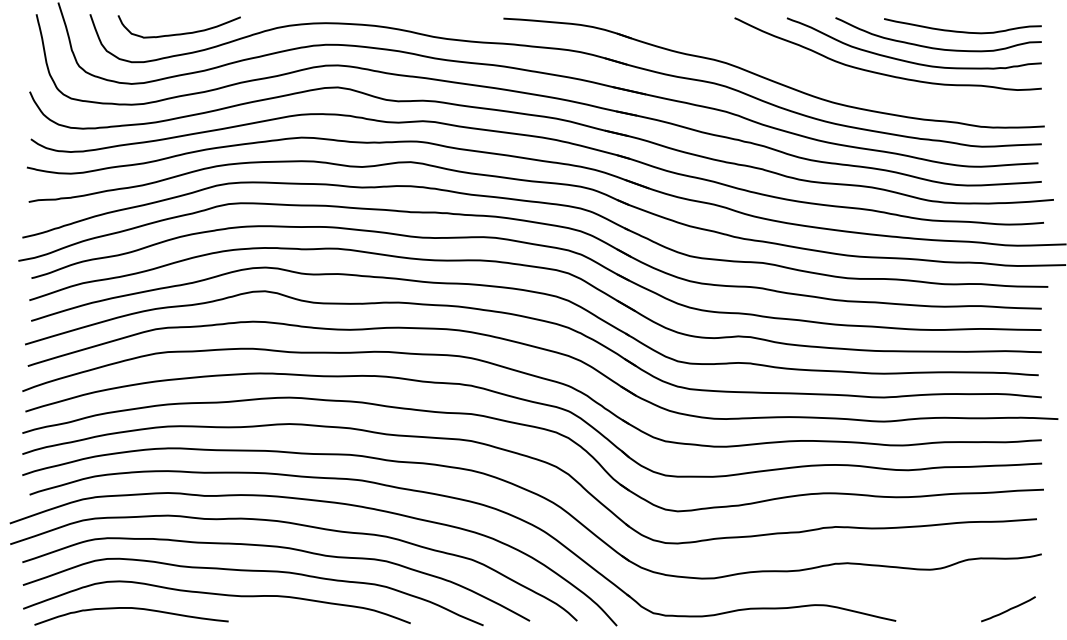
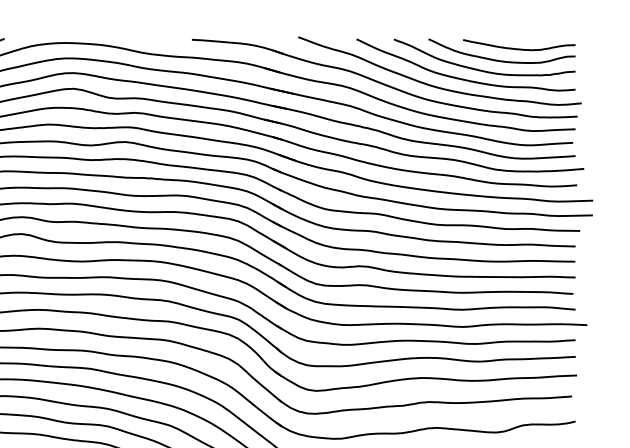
curve: (844, 83) -> (434, 85), added

